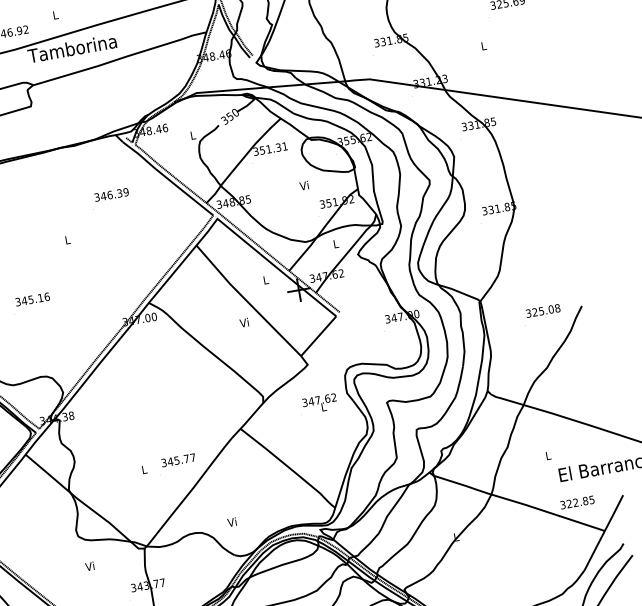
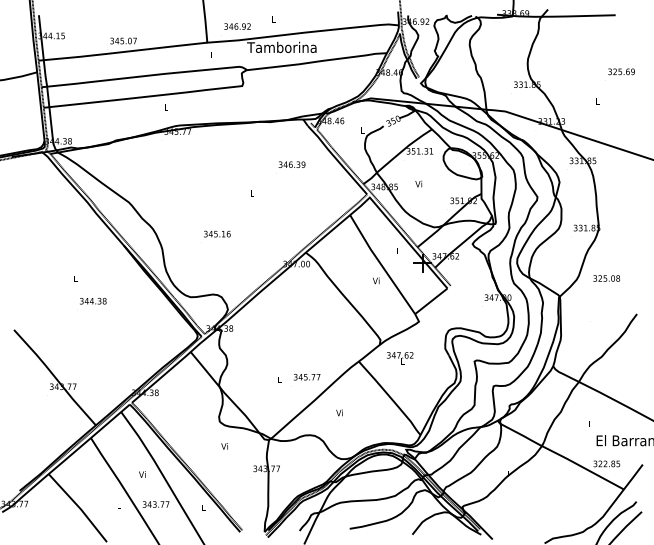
text: (303, 185) -> (418, 183), moved
text: (542, 310) -> (606, 278), moved
text: (320, 404) -> (400, 358), moved
text: (231, 521) -> (339, 412), moved

